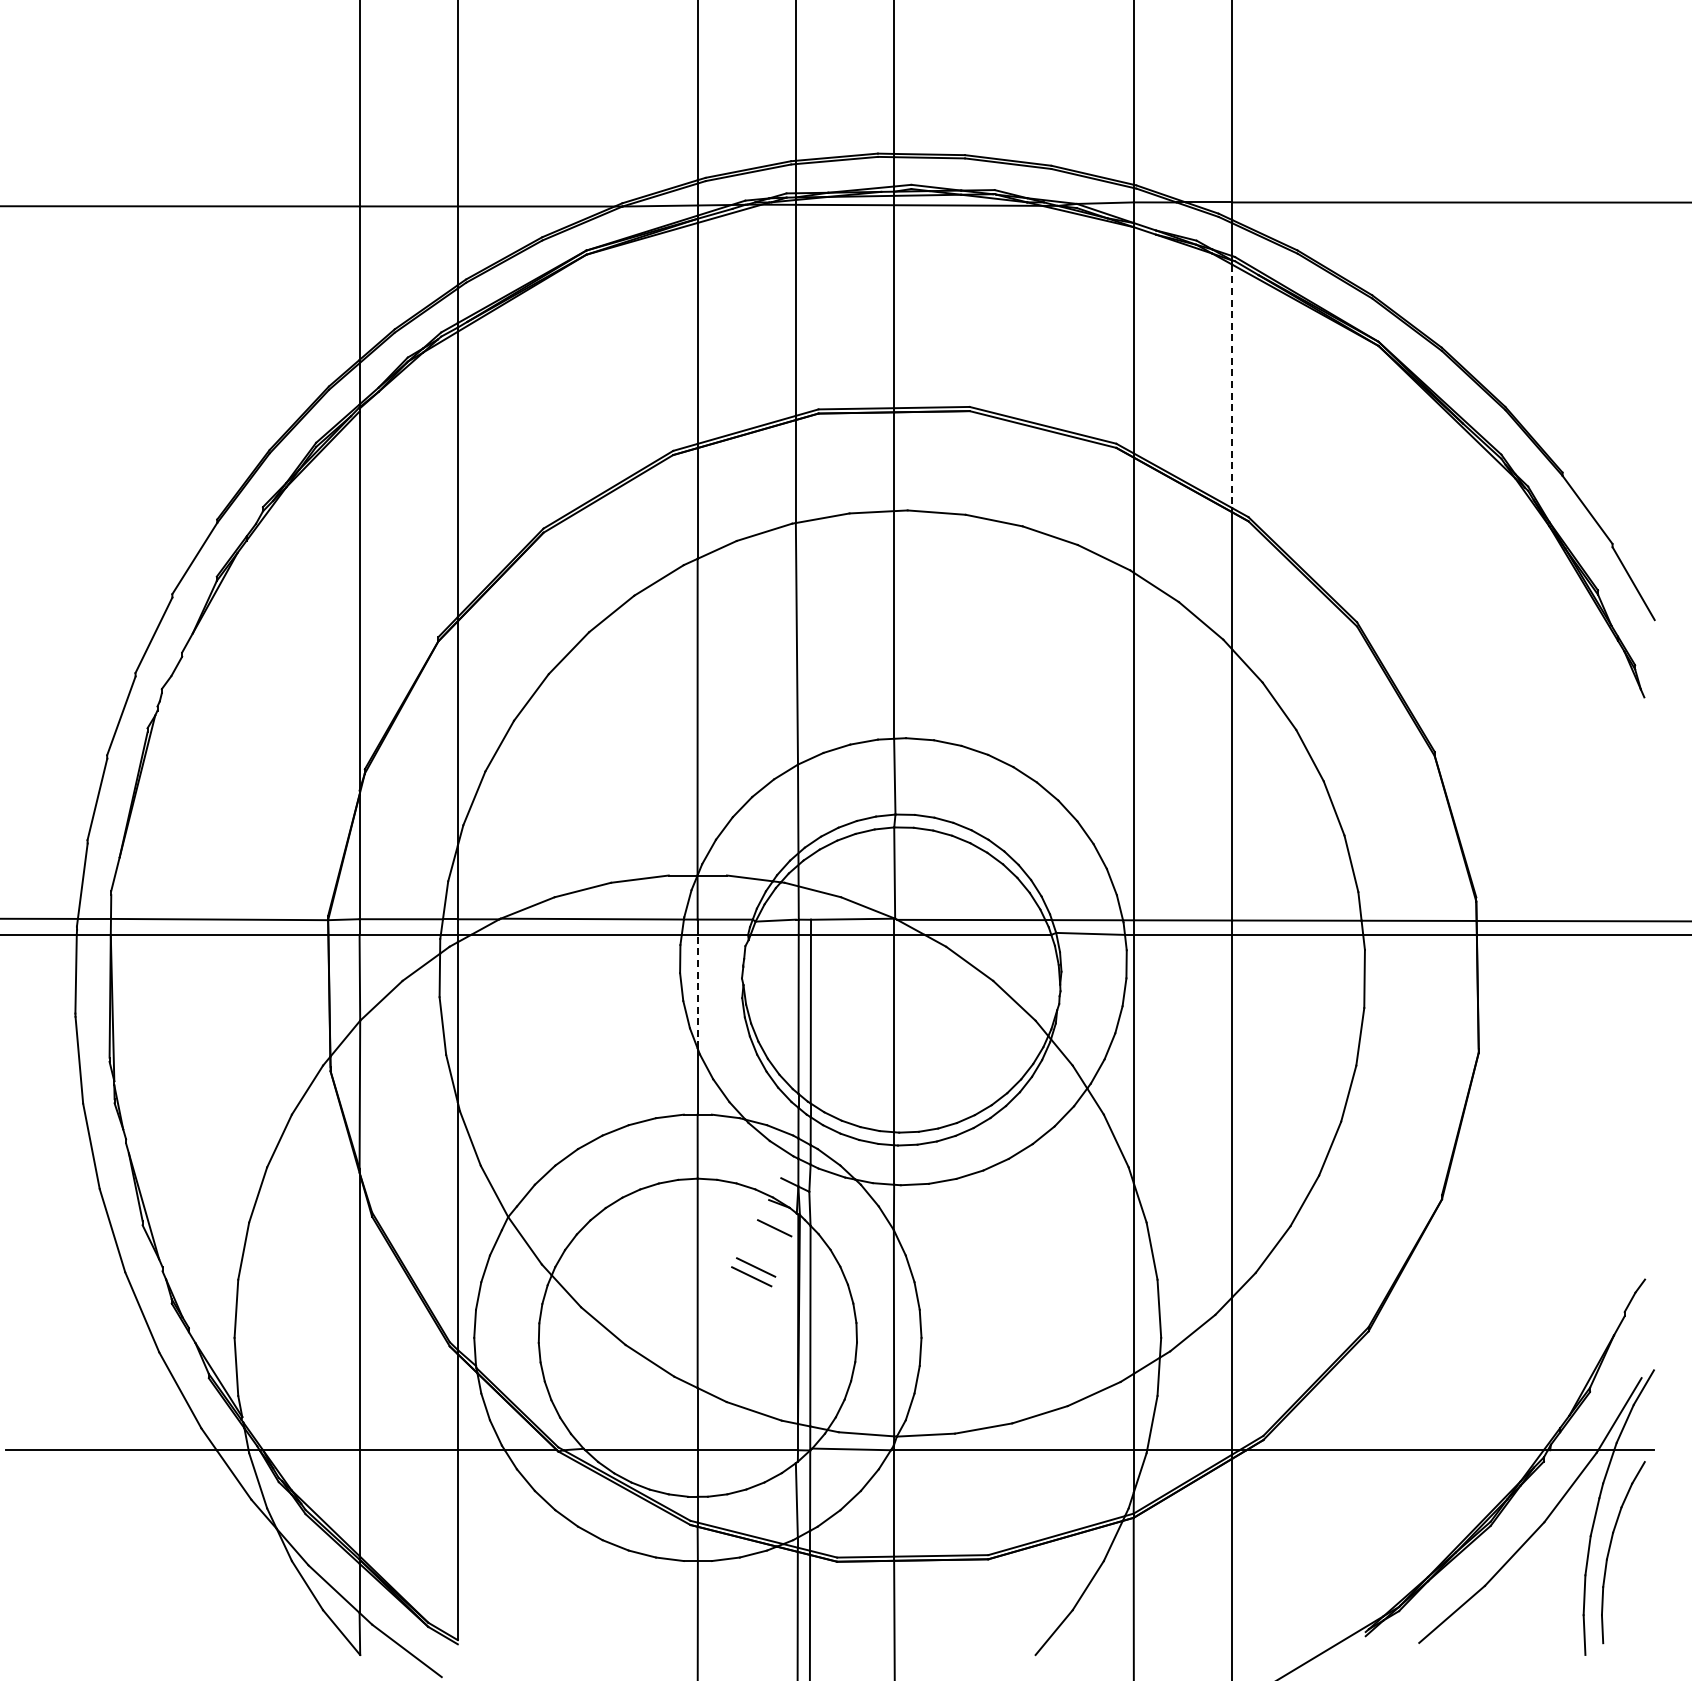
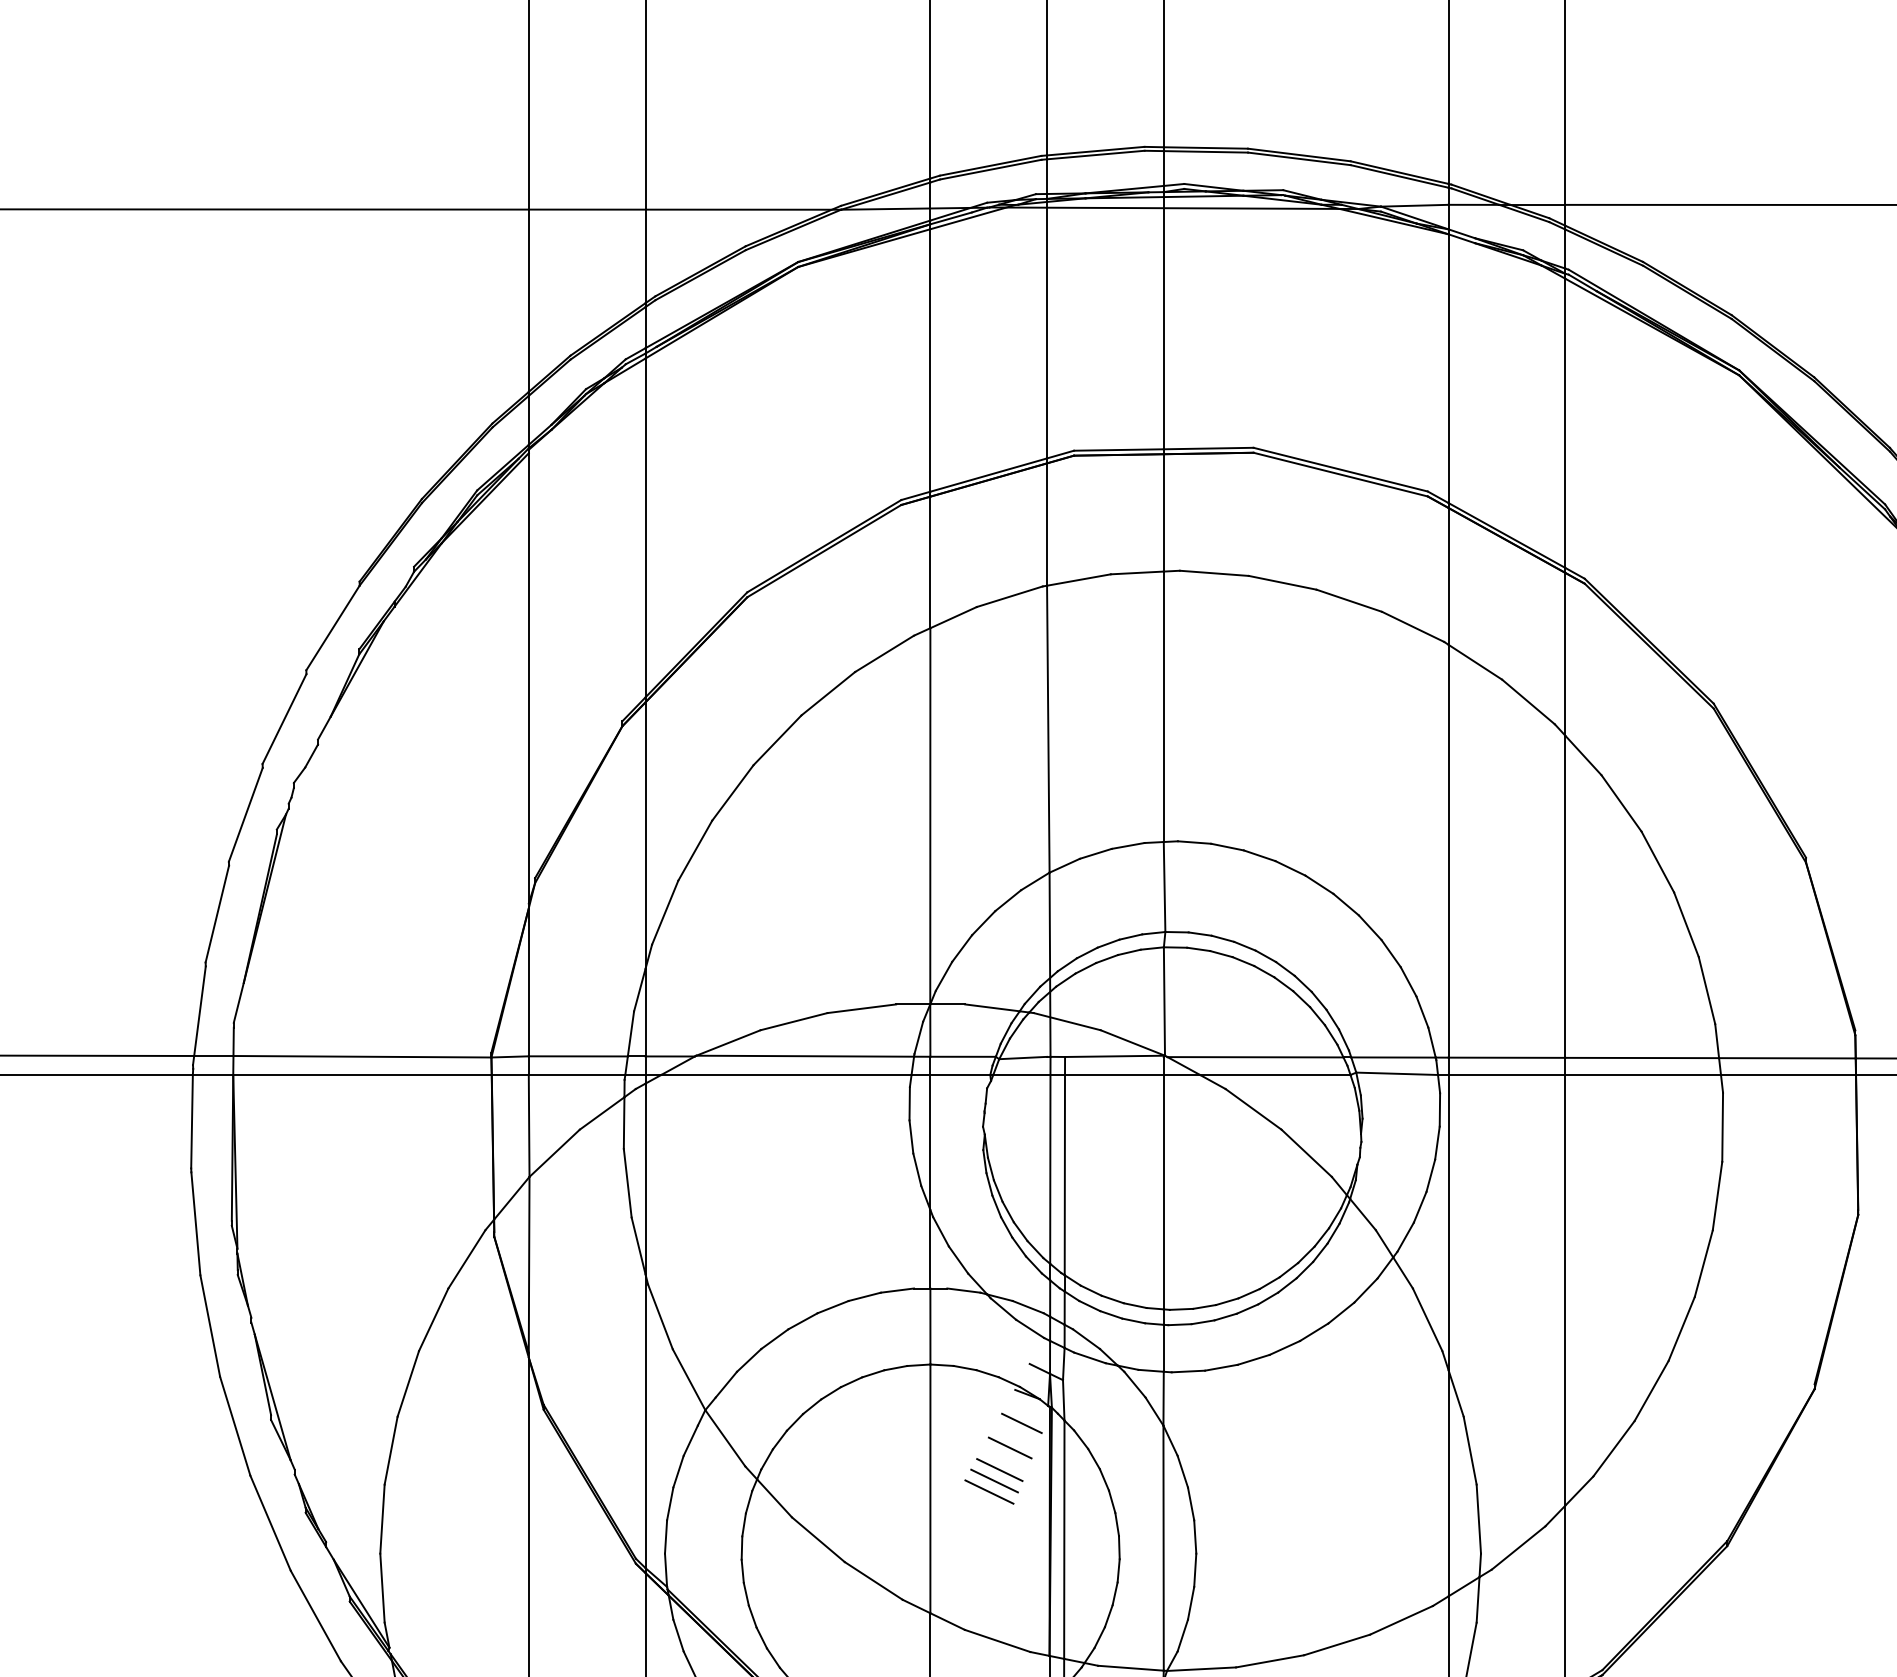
line: (1232, 386) -> (1565, 423), dashed -> solid
line: (697, 991) -> (930, 1142), dashed -> solid
line: (764, 1248) -> (1009, 1447), added
line: (747, 1285) -> (989, 1491), added

